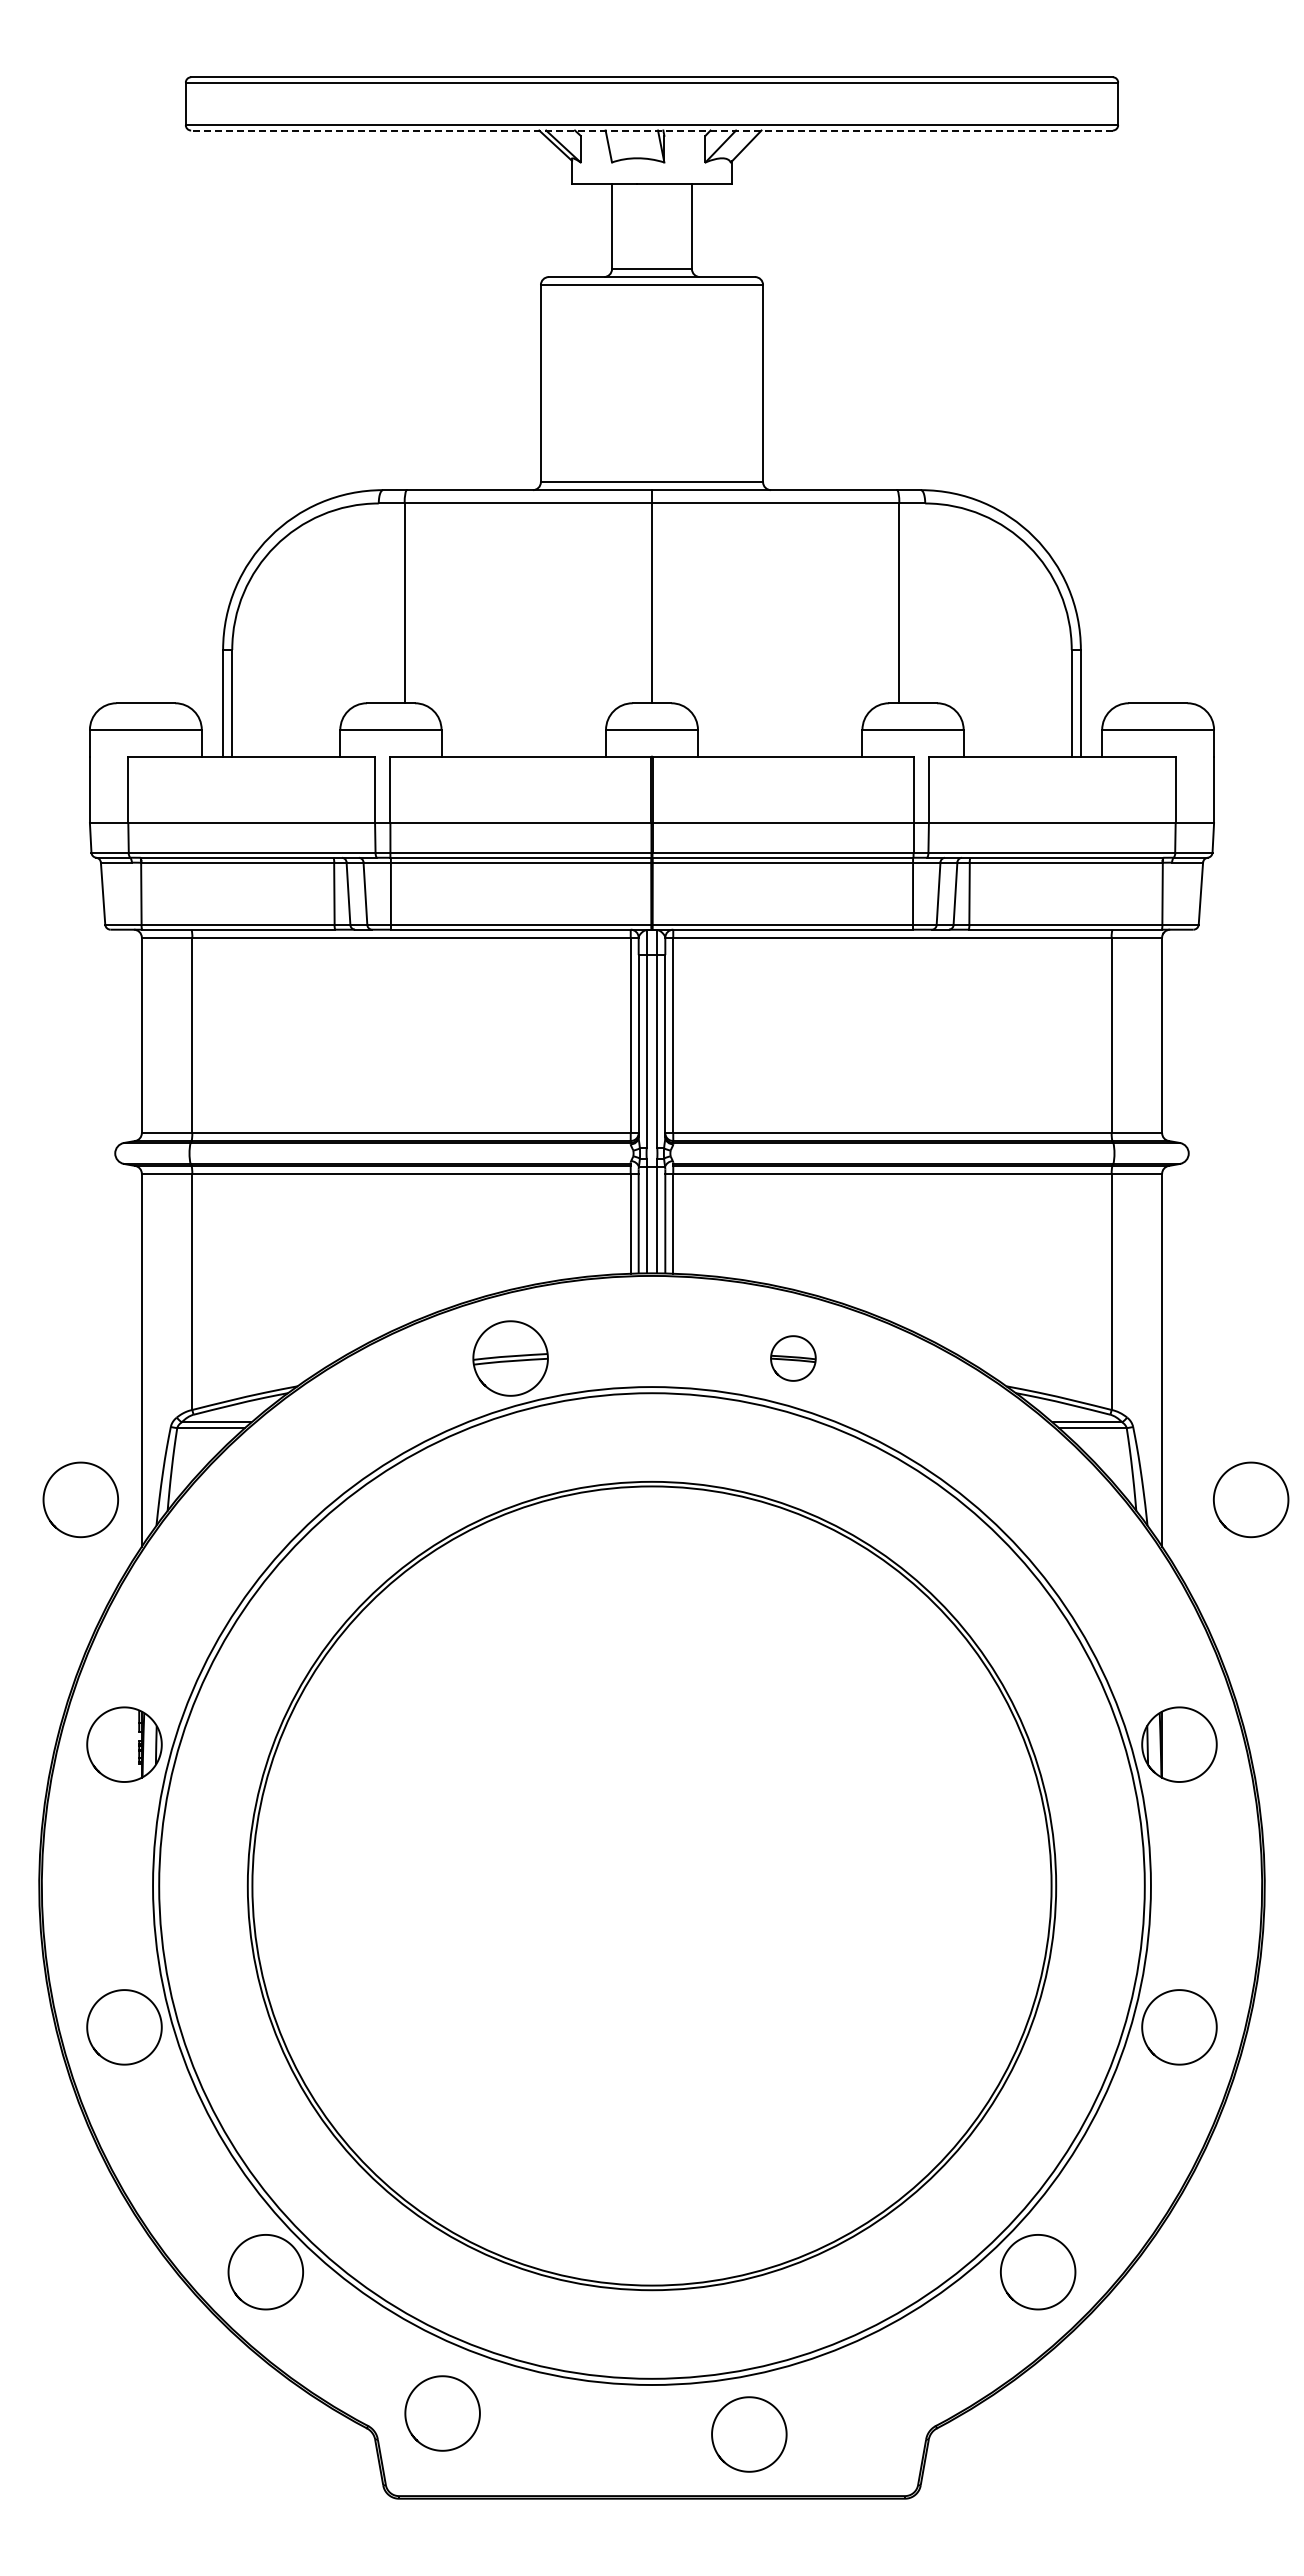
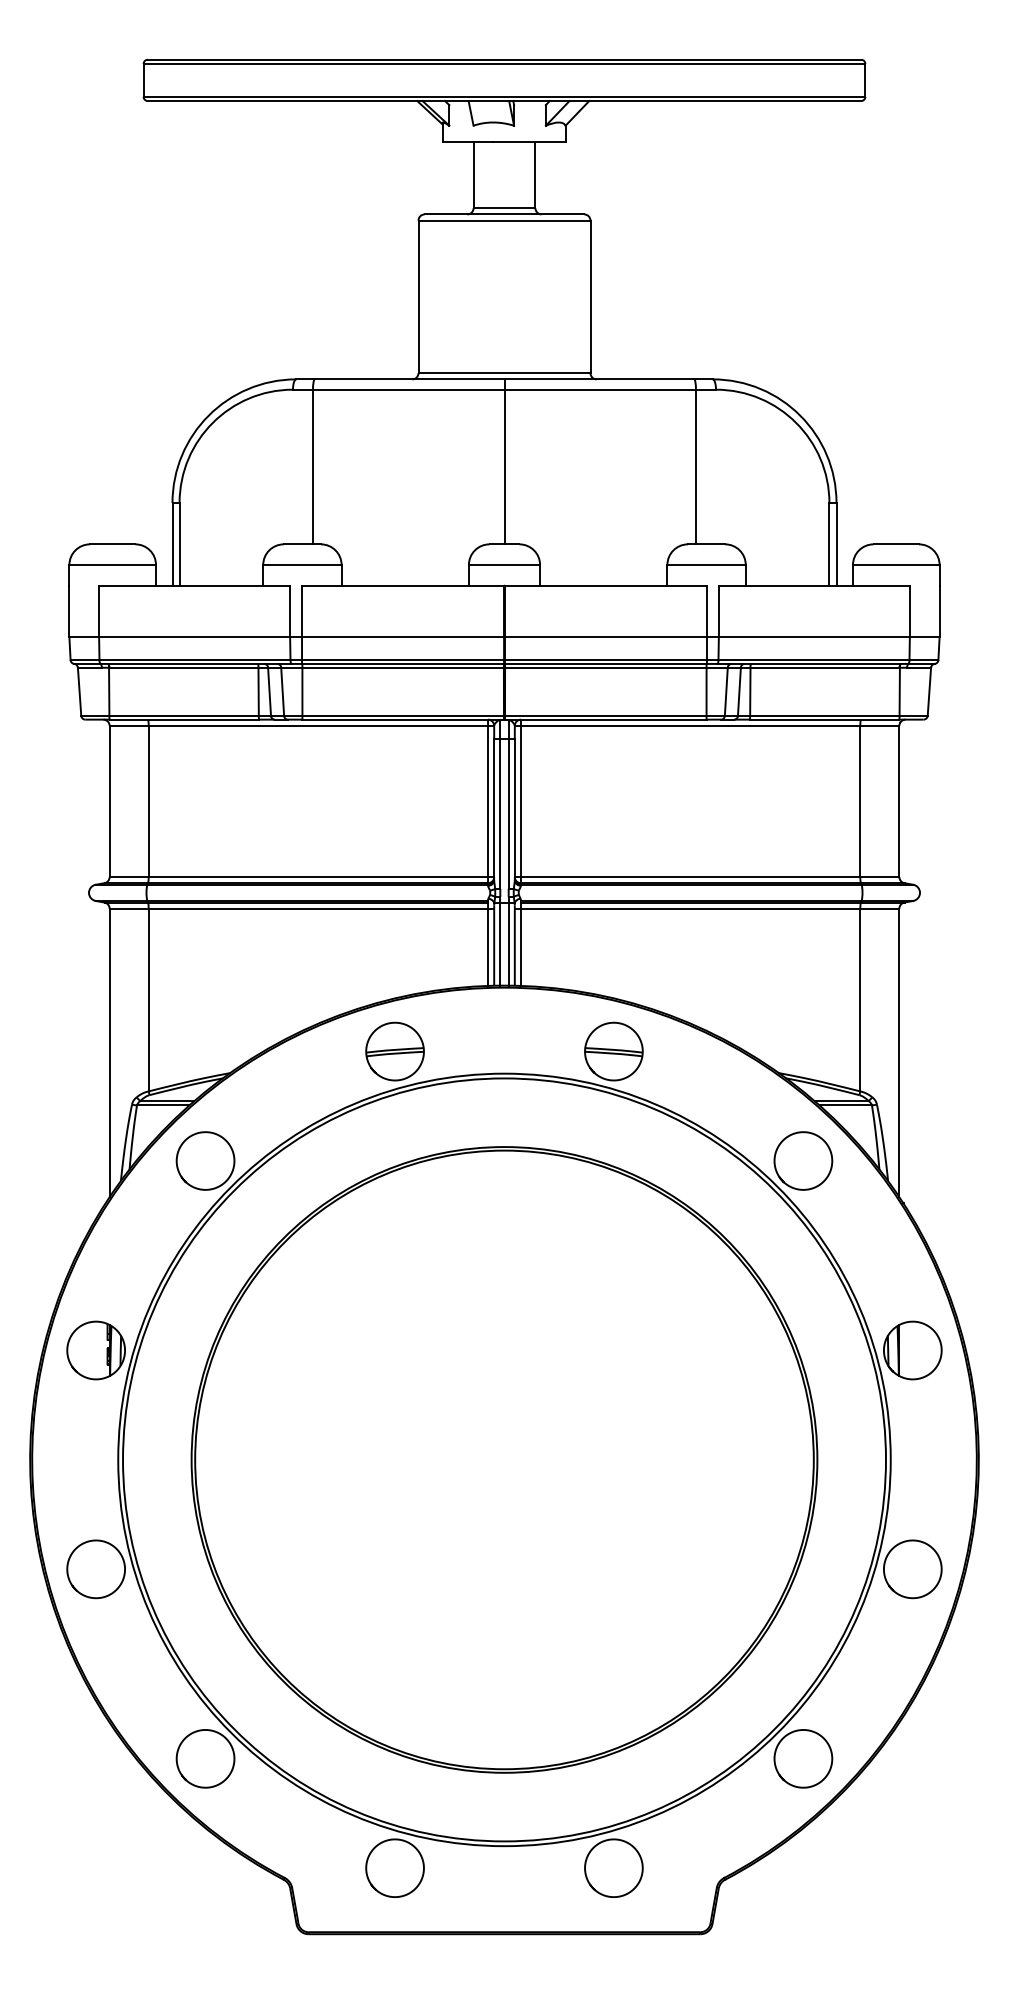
line: (652, 130) -> (504, 100), dashed -> solid
part: (793, 1358) -> (614, 1051), size x1.67
curve: (67, 1466) -> (195, 1135), moved
curve: (1274, 1472) -> (821, 1139), moved
curve: (780, 2416) -> (638, 1854), moved
curve: (413, 2434) -> (372, 1884), moved

